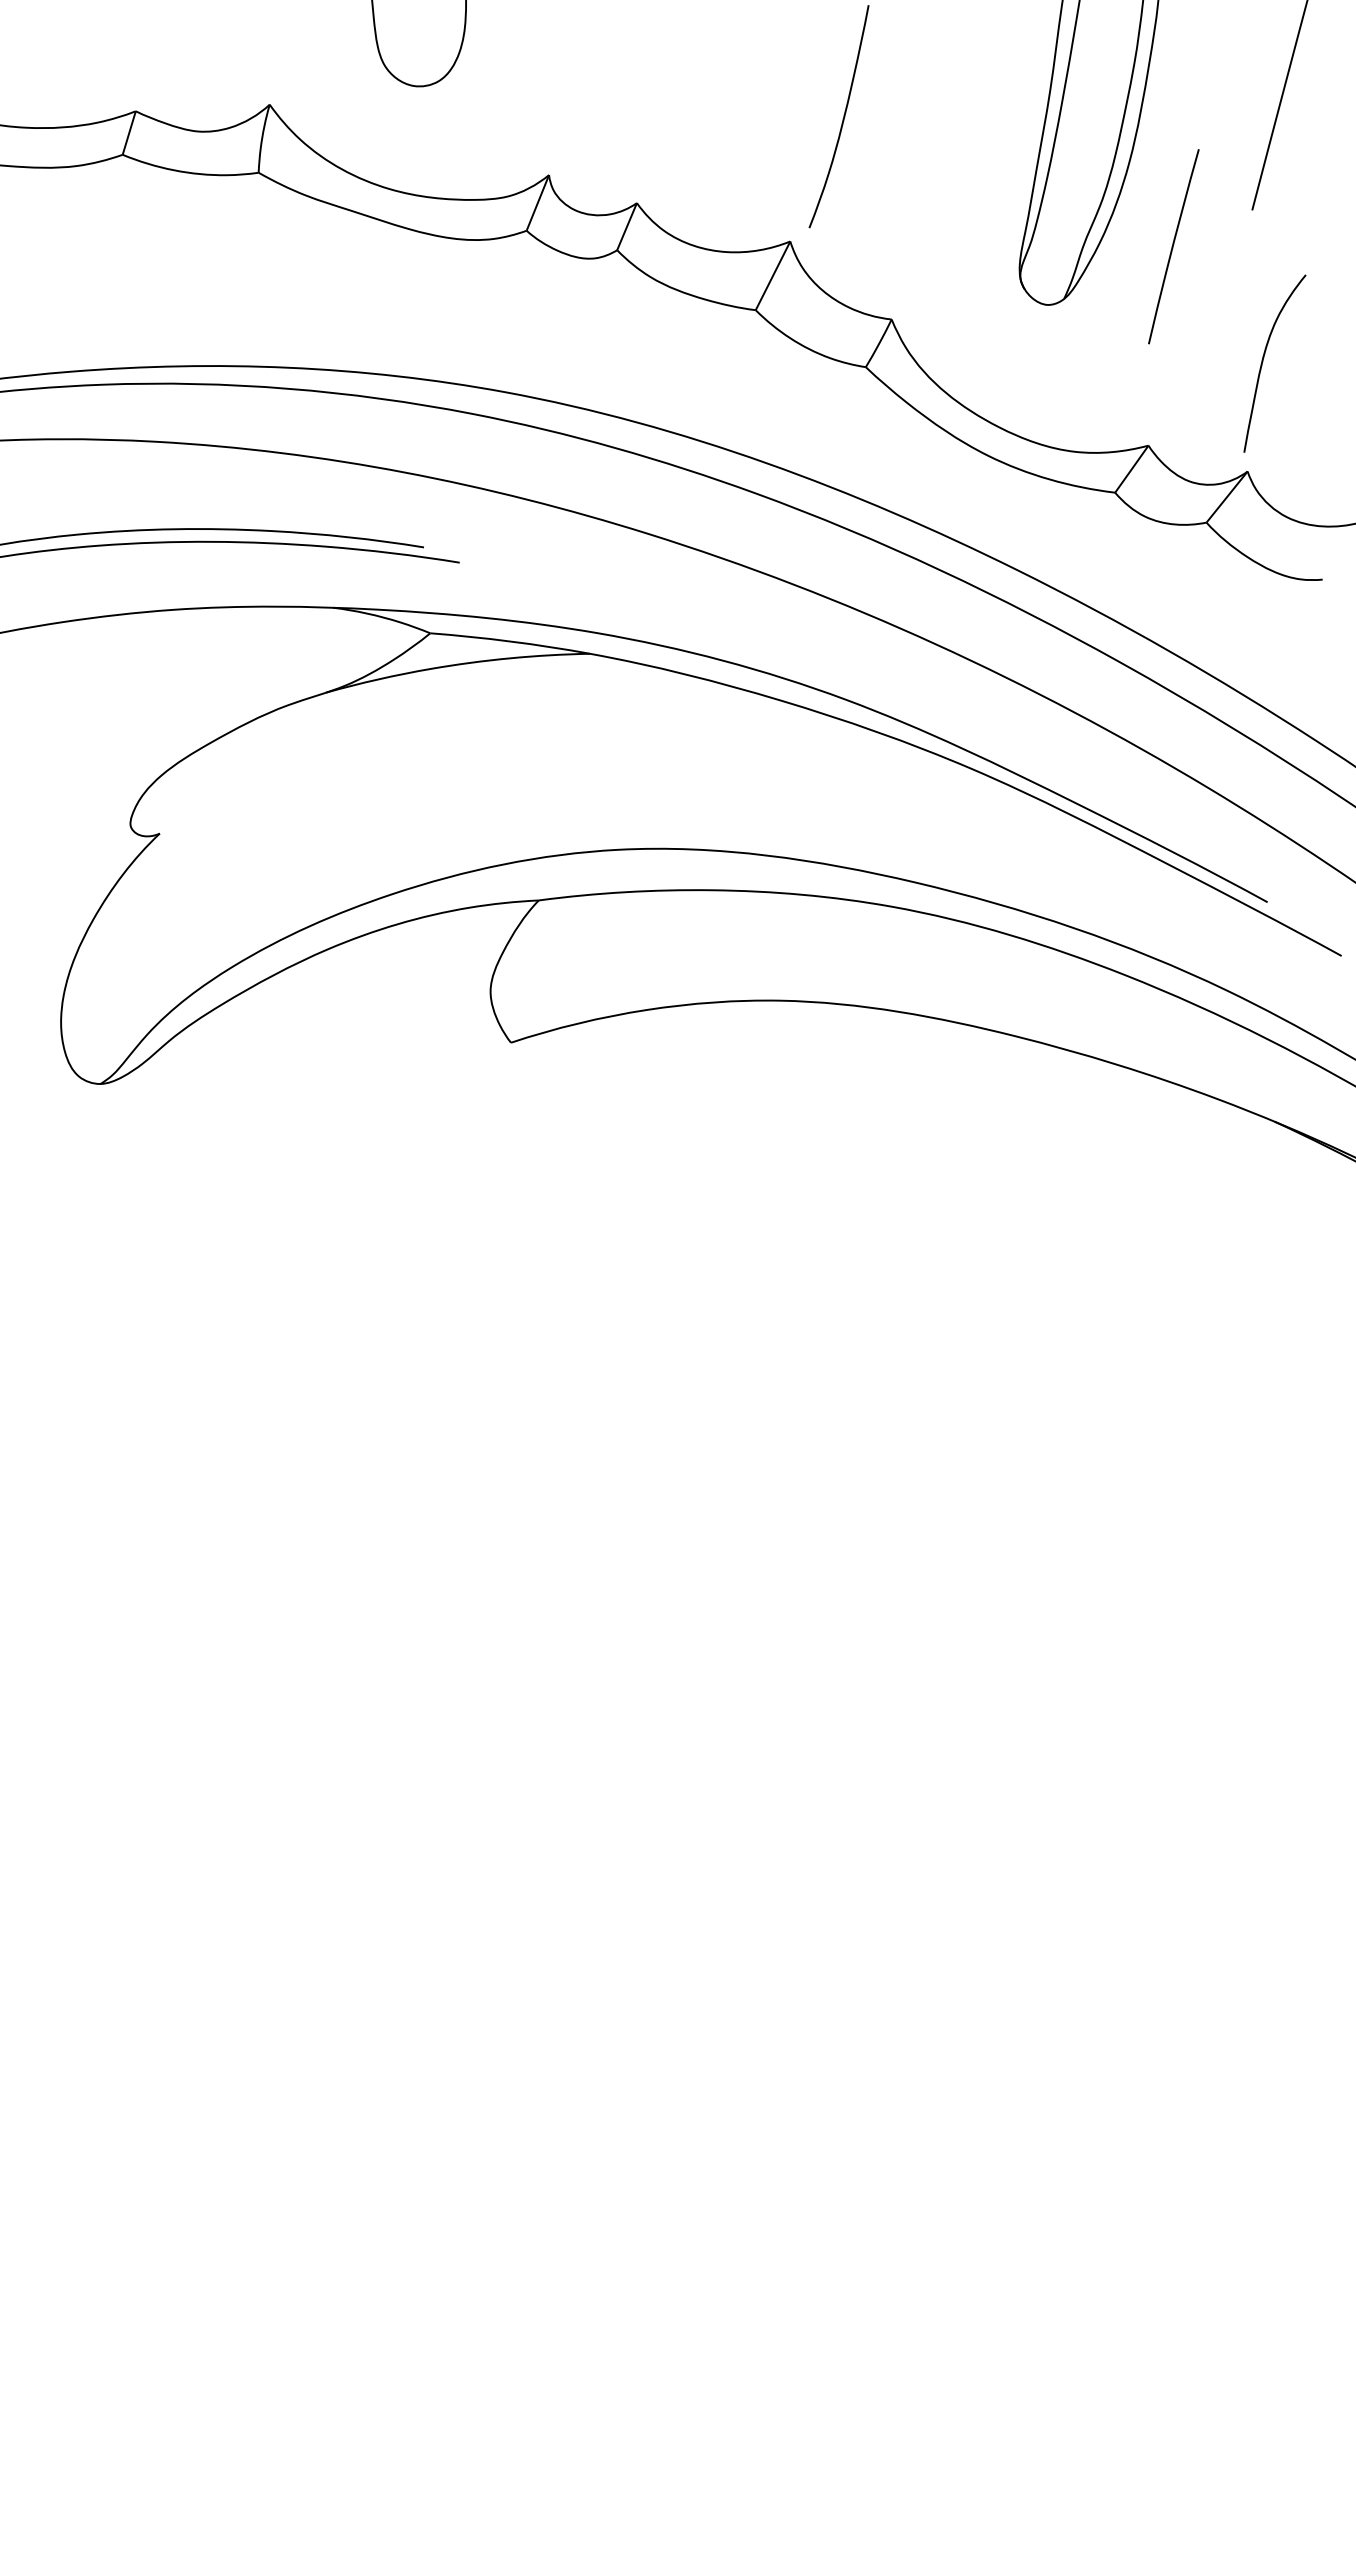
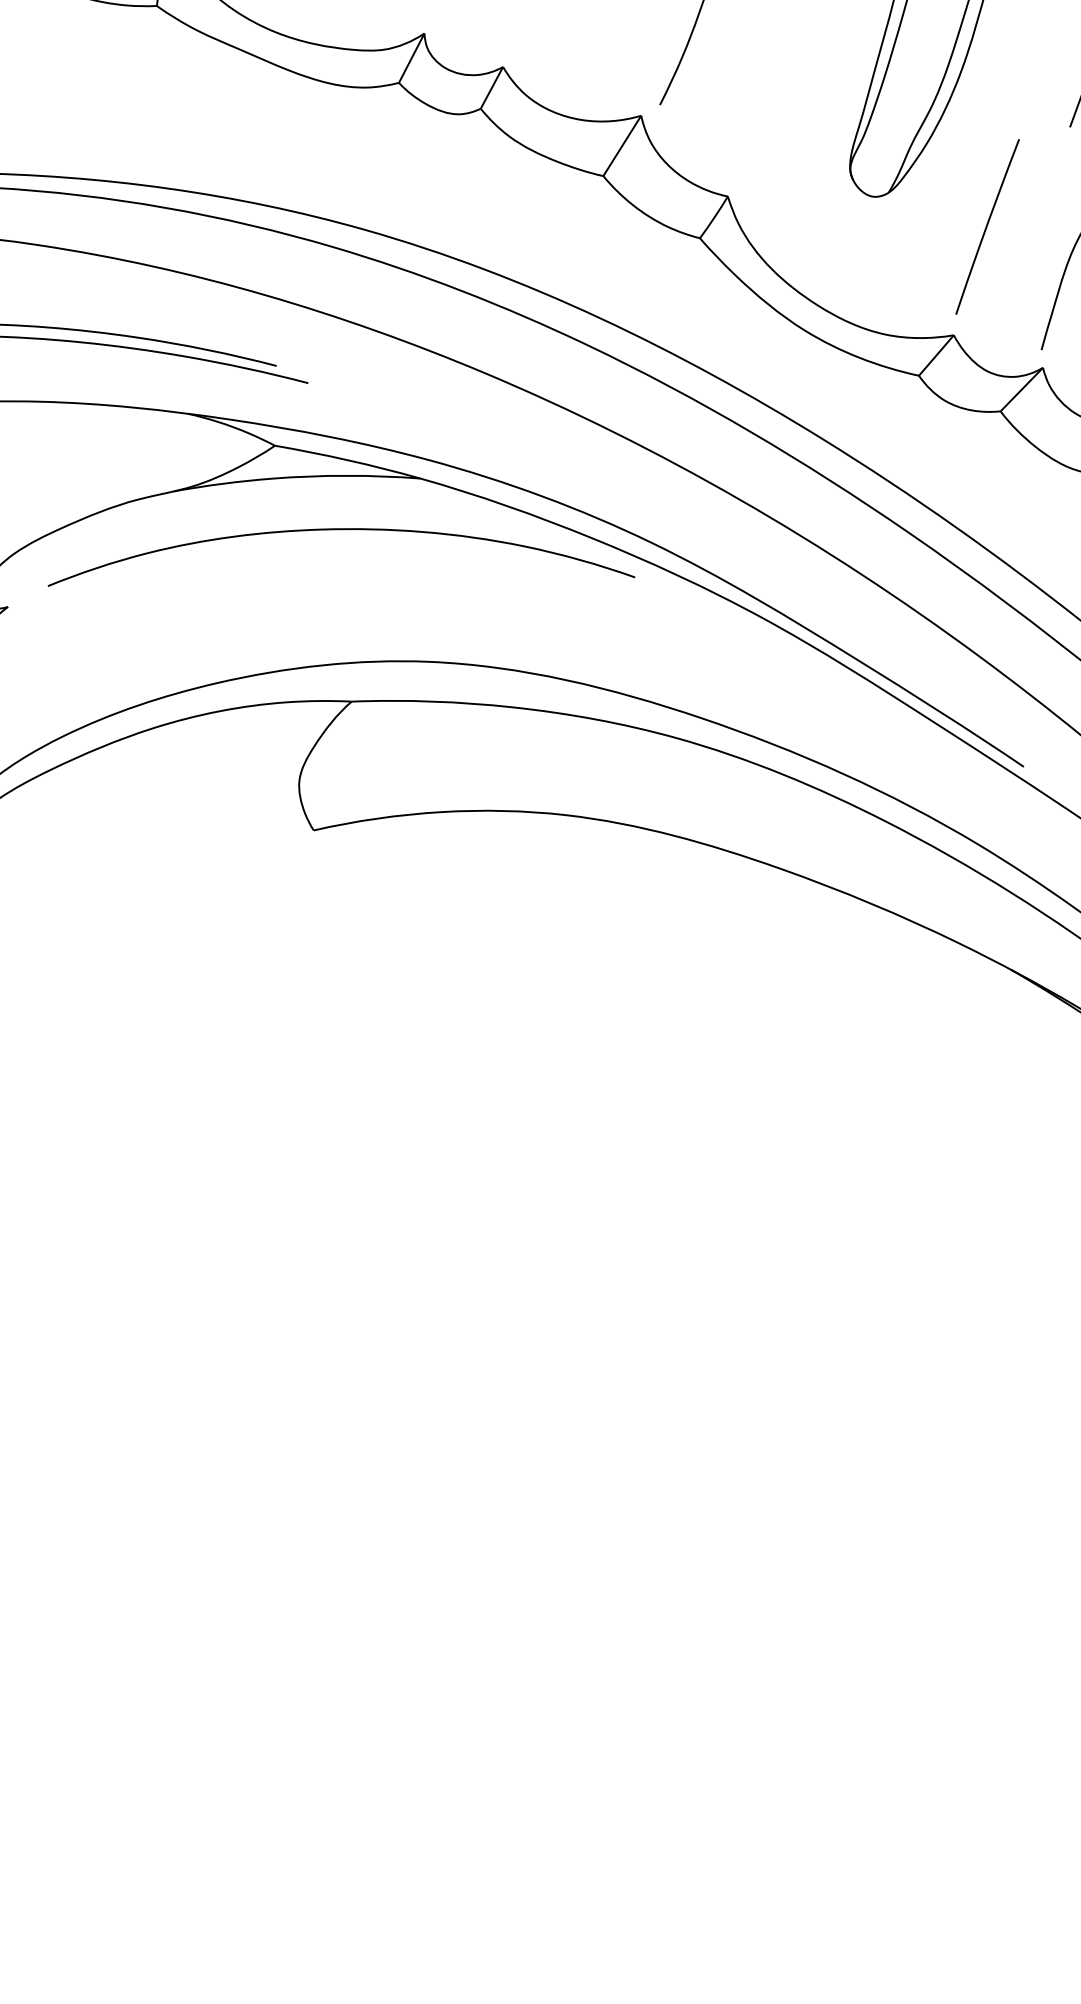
curve: (1173, 246) -> (987, 226), moved
curve: (510, 717) -> (341, 530), added

